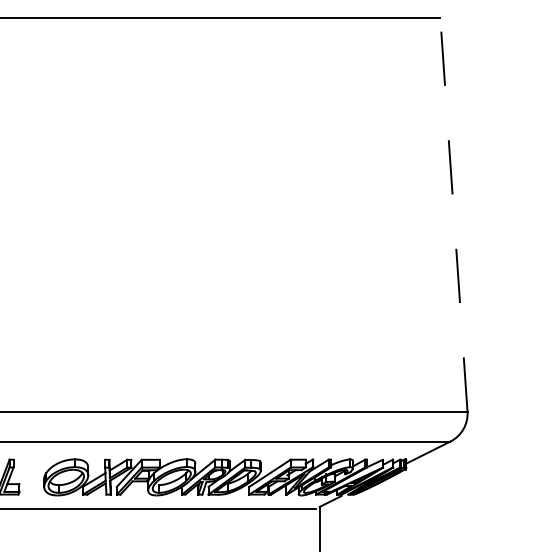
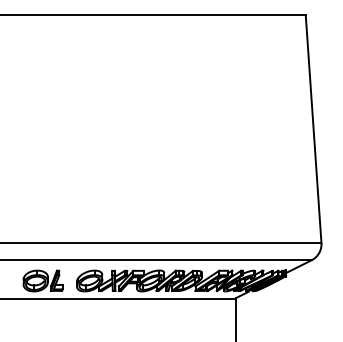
line: (453, 213) -> (313, 128), dashed -> solid

